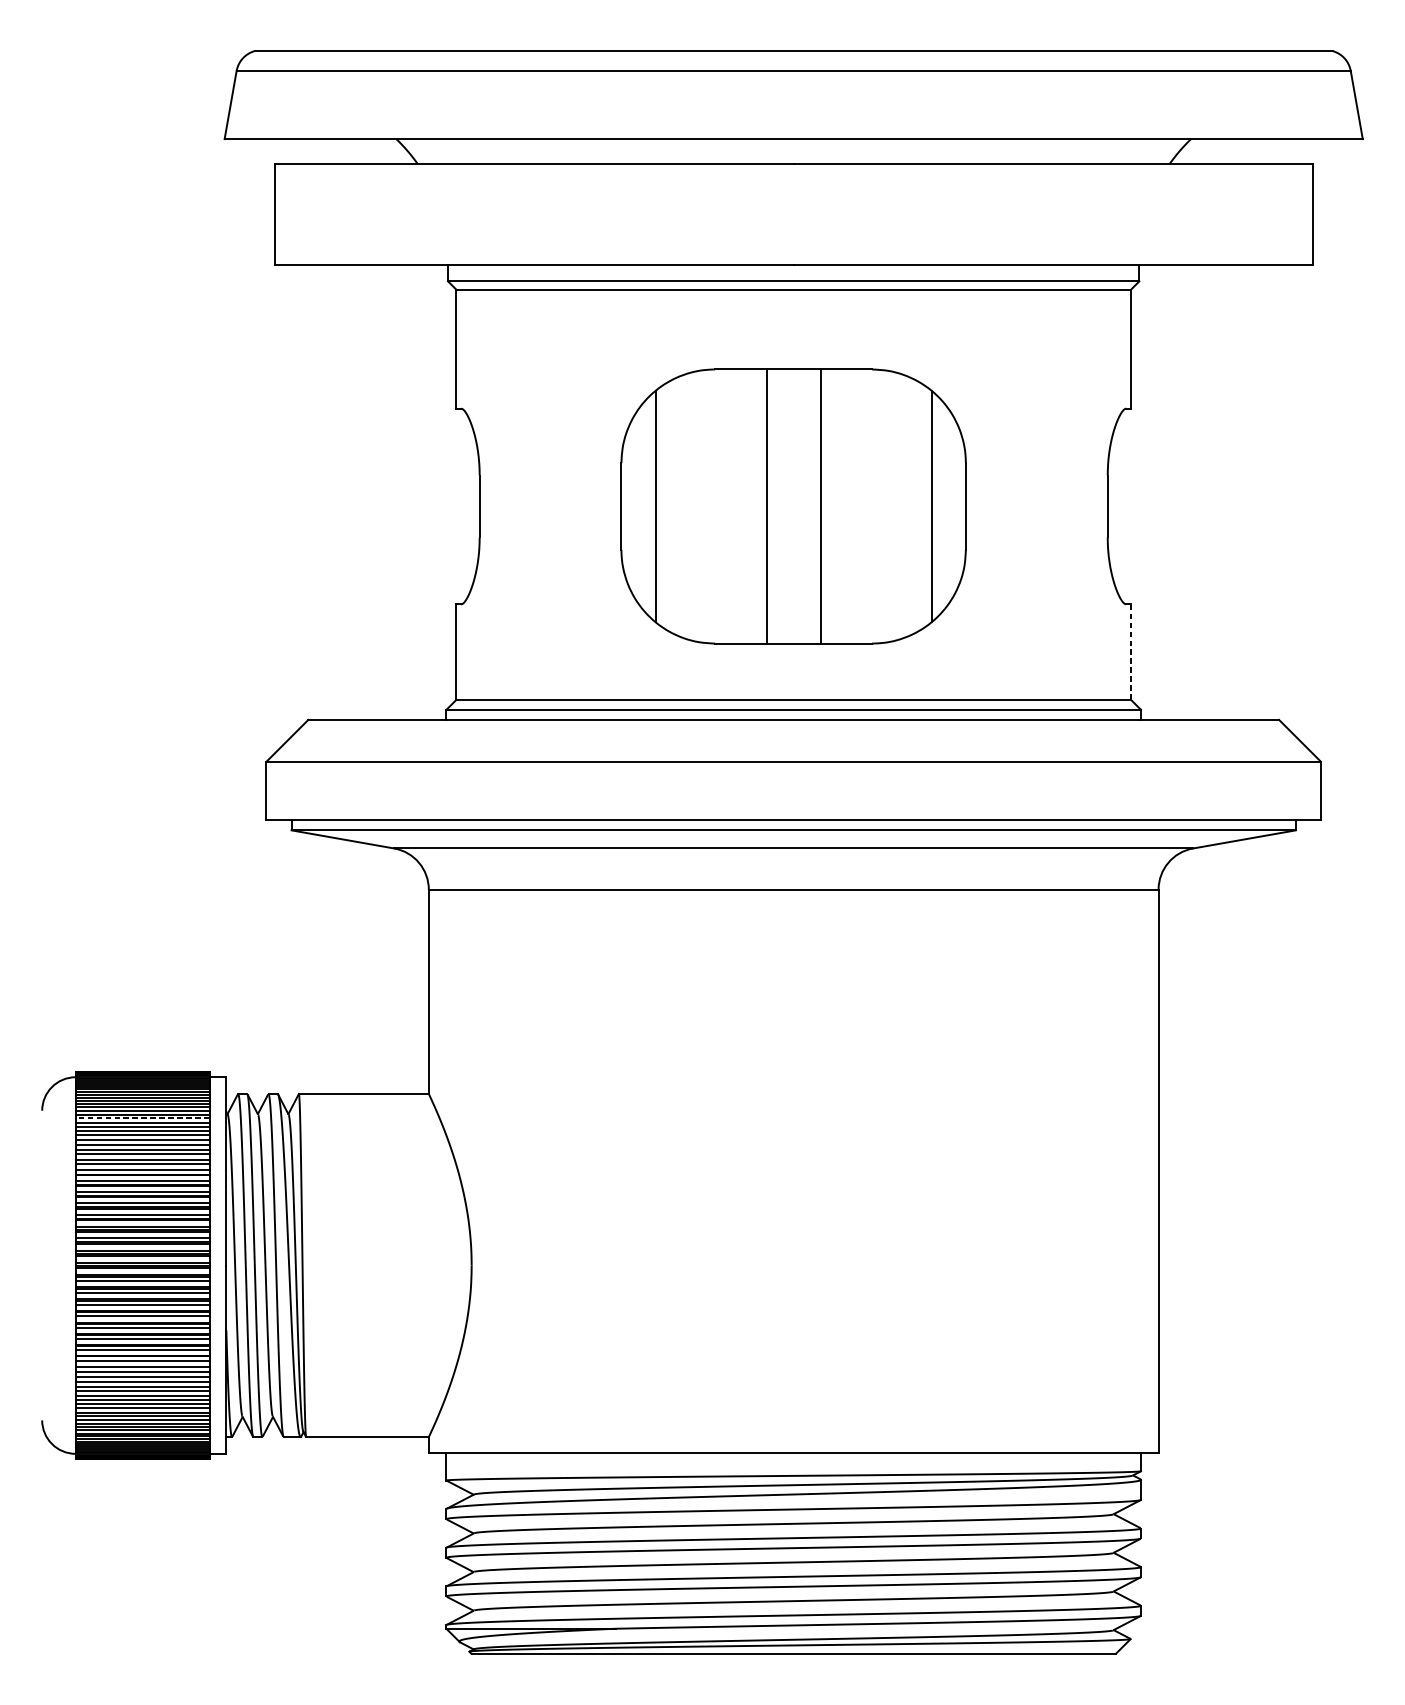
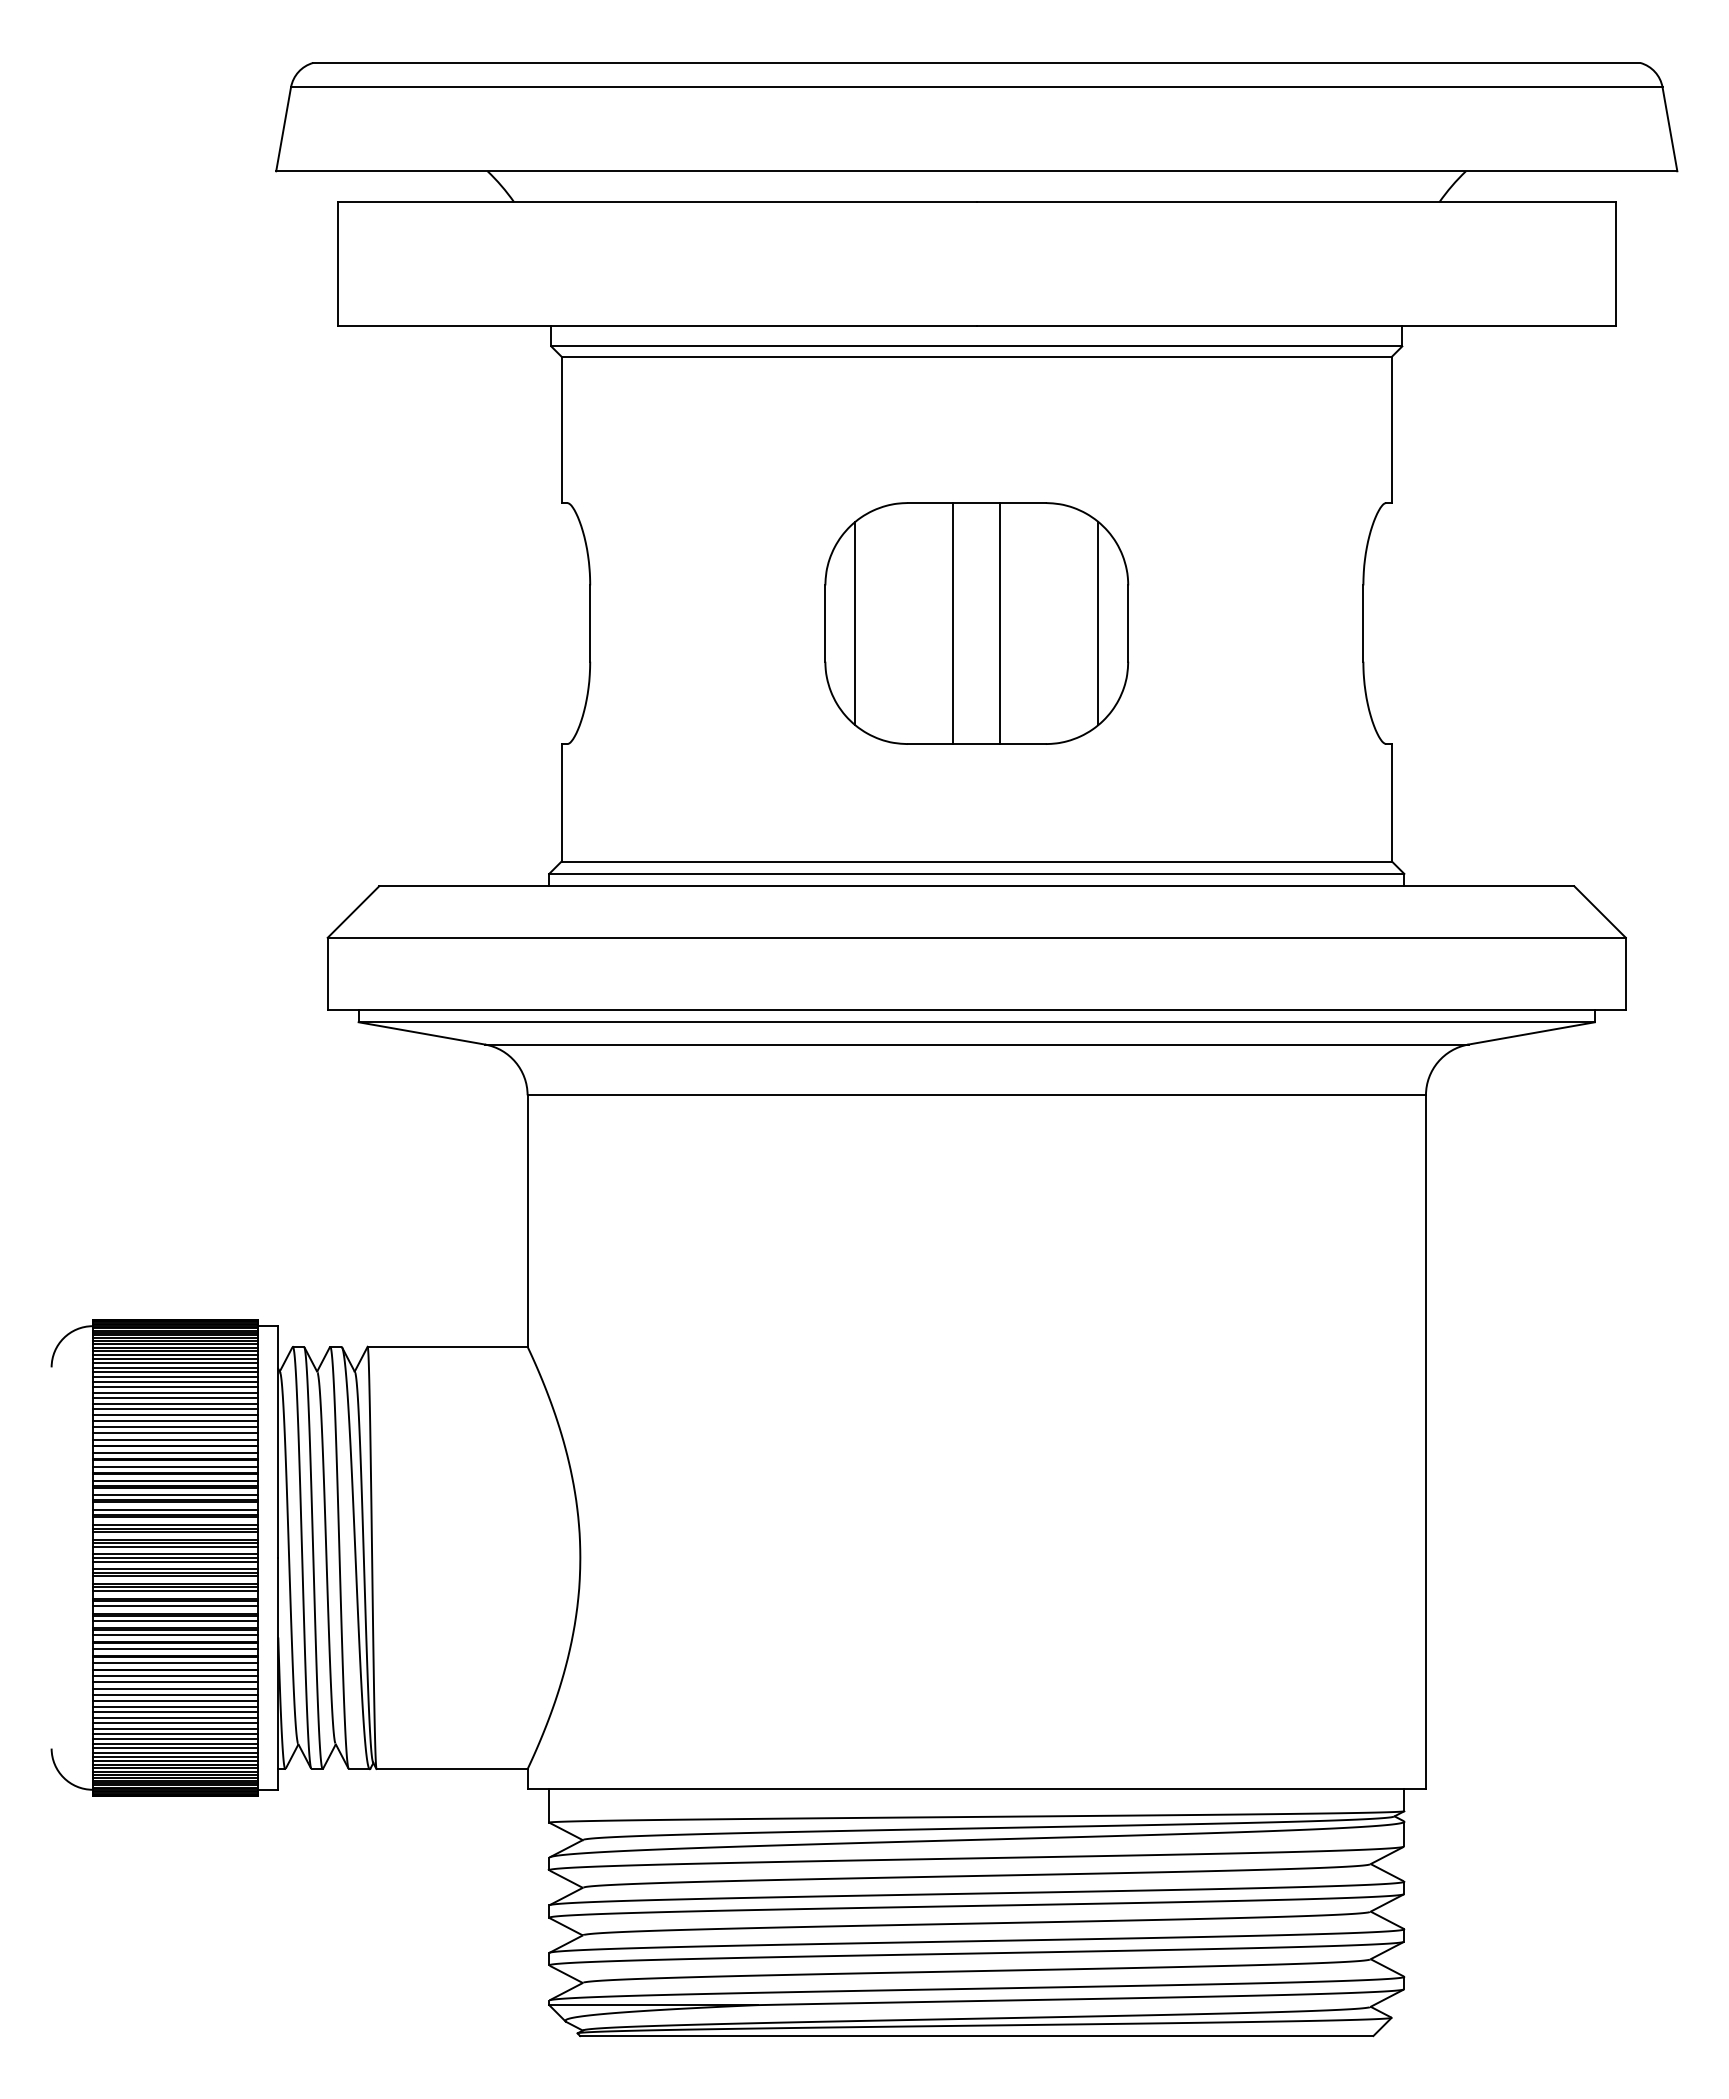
part: (793, 506) -> (976, 623), size x0.71
line: (1130, 651) -> (1391, 802), dashed -> solid
line: (142, 1118) -> (174, 1376), dashed -> solid

